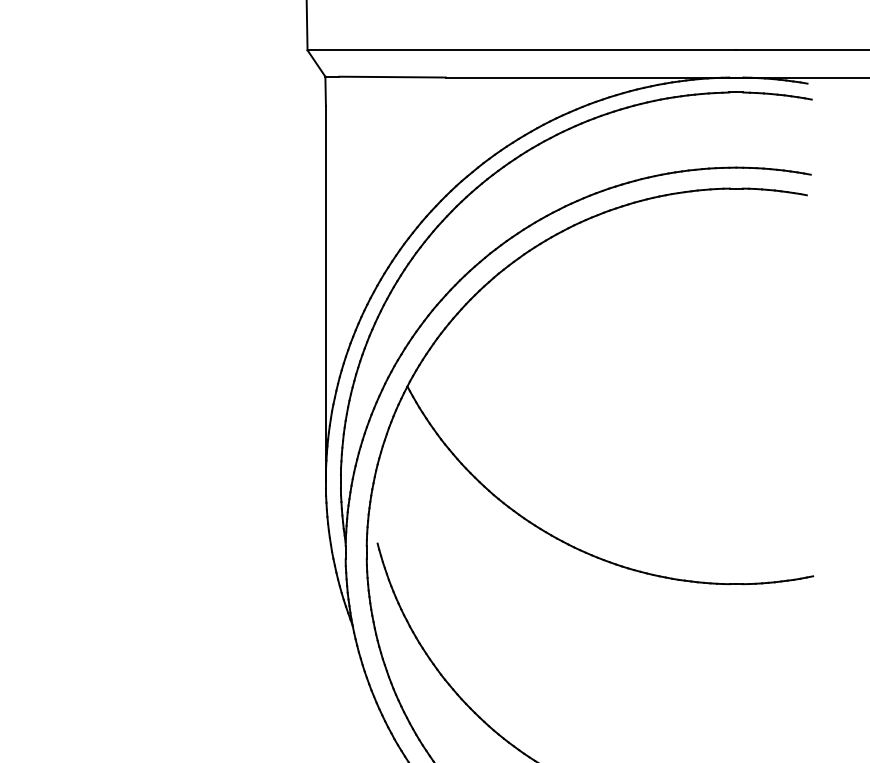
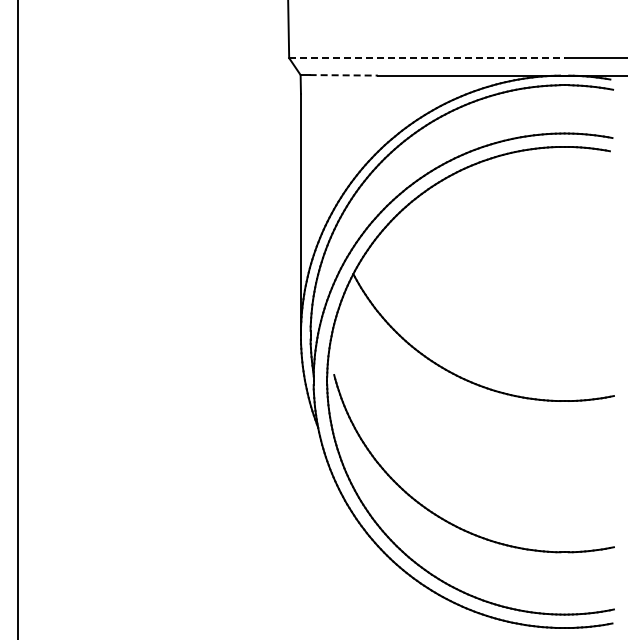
line: (521, 50) -> (426, 58), solid -> dashed
line: (393, 77) -> (344, 75), solid -> dashed

